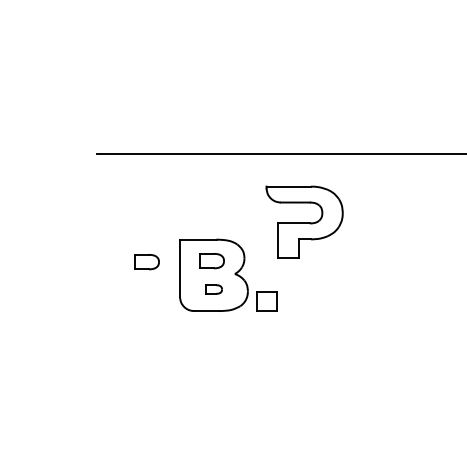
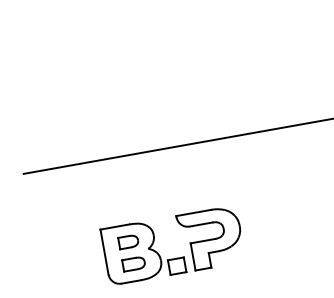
part: (304, 221) -> (210, 238), moved
part: (146, 262) -> (77, 252), removed
part: (213, 289) -> (133, 264), size x1.67

